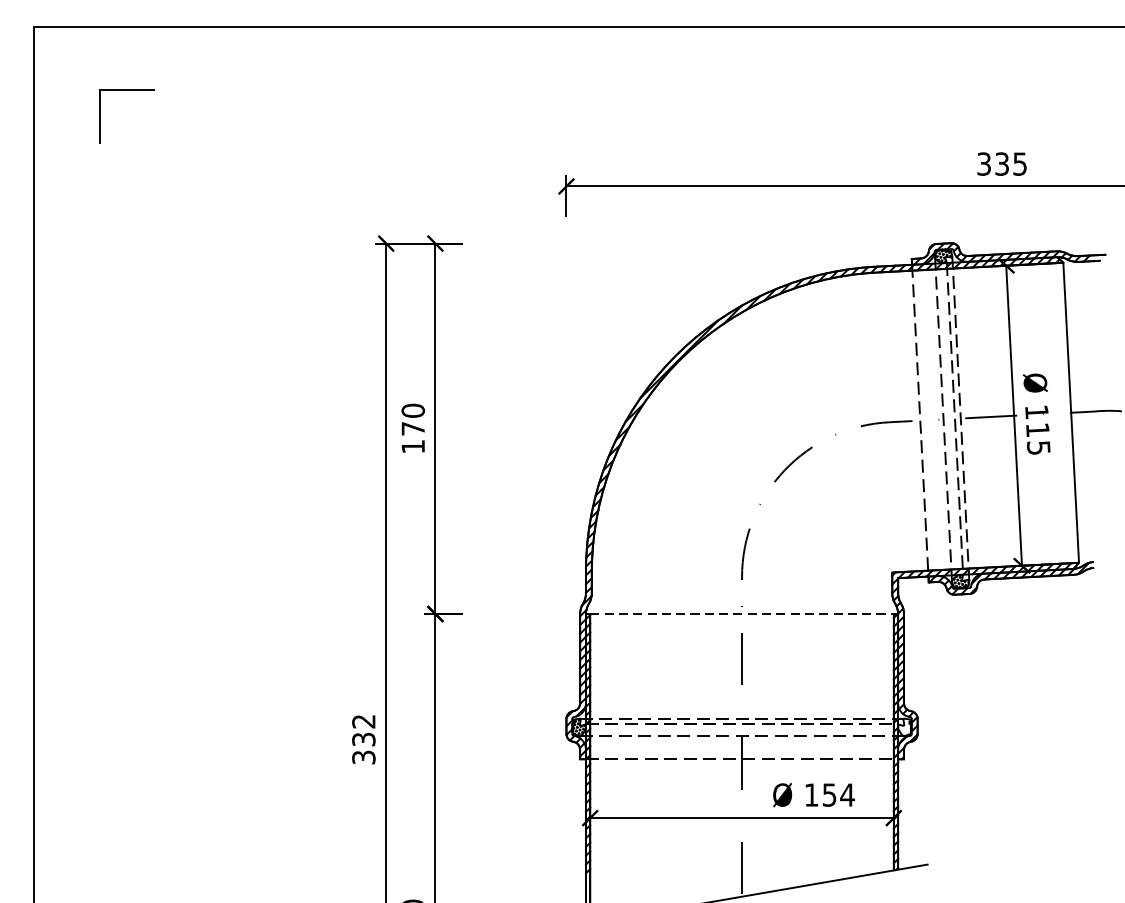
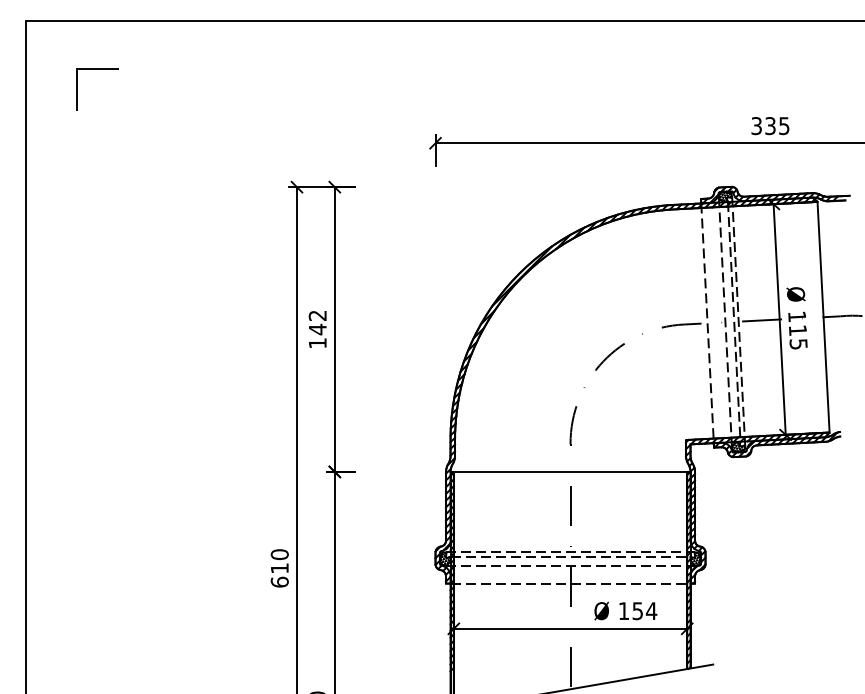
text: (412, 419) -> (317, 322), 170 -> 142
line: (742, 613) -> (570, 471), dashed -> solid
hatch: (904, 726) -> (695, 558), added
text: (363, 739) -> (279, 568), 332 -> 610

